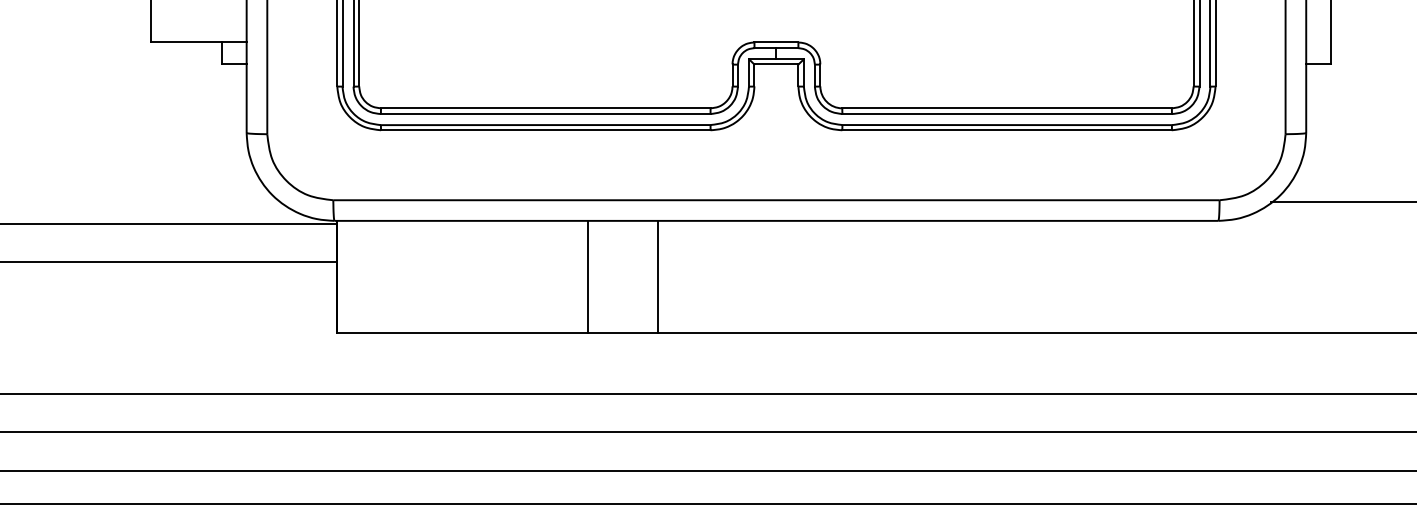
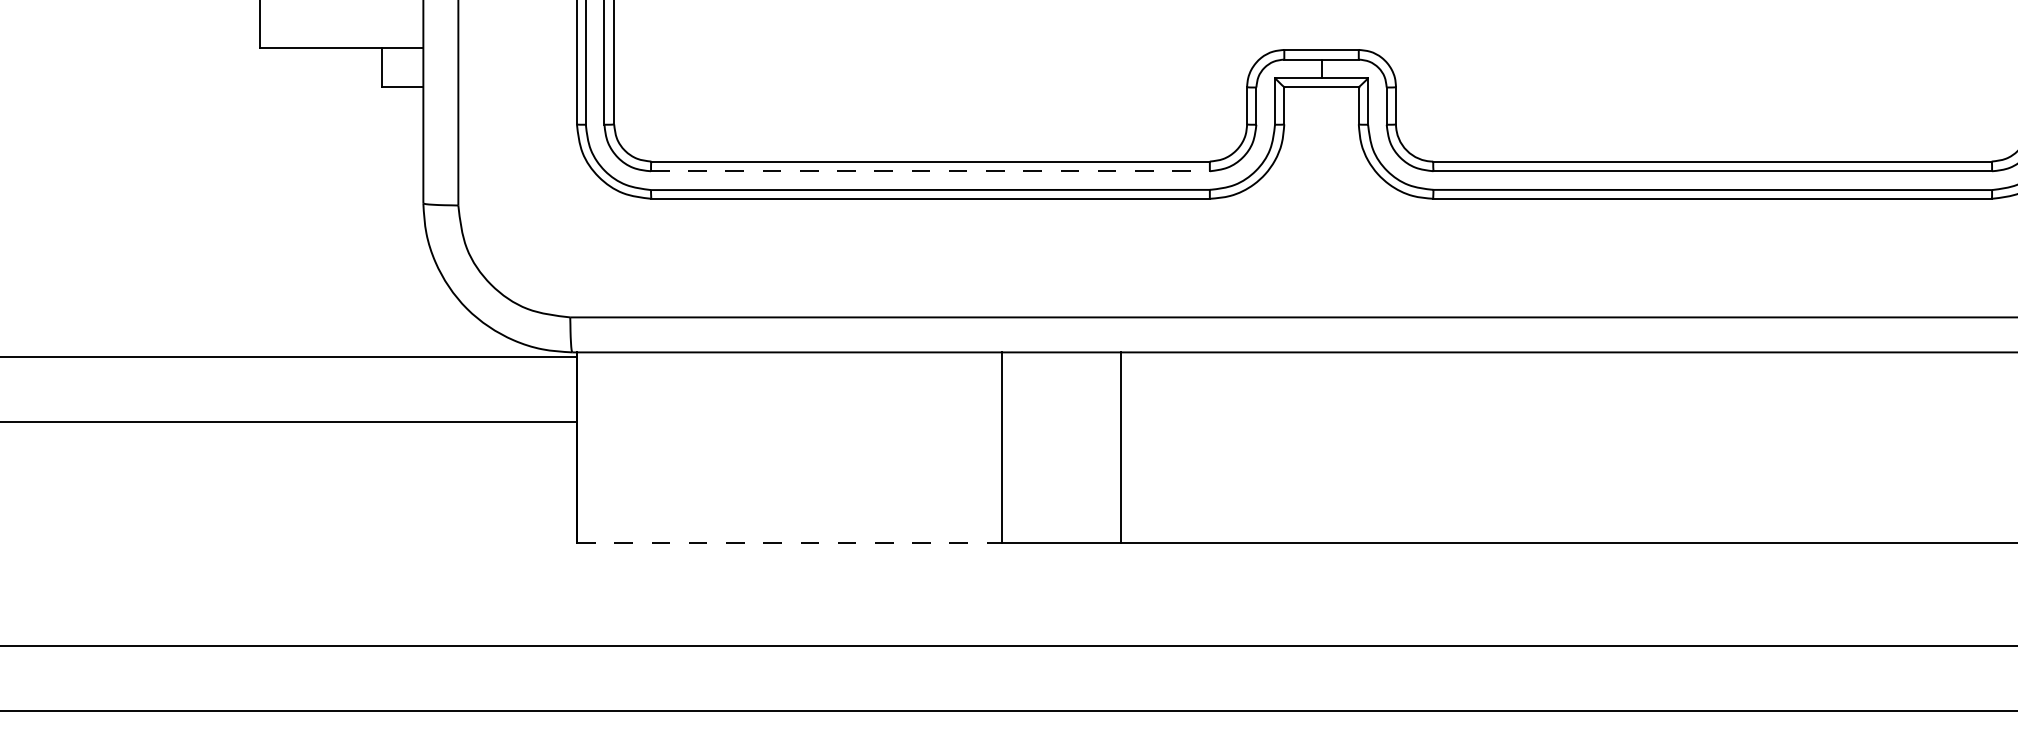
line: (545, 114) -> (930, 172), solid -> dashed
line: (463, 333) -> (790, 543), solid -> dashed

